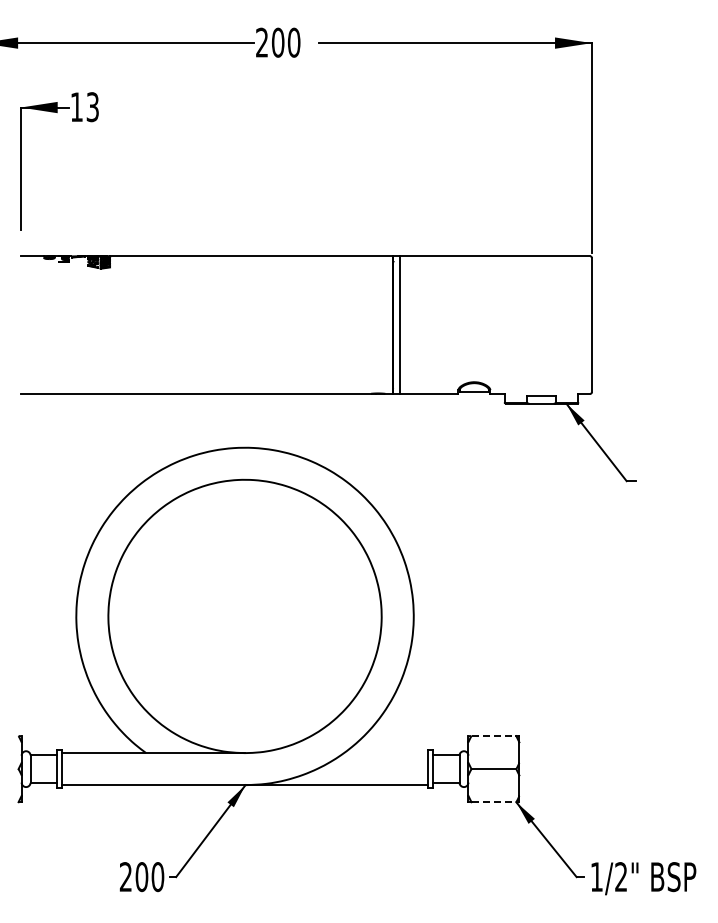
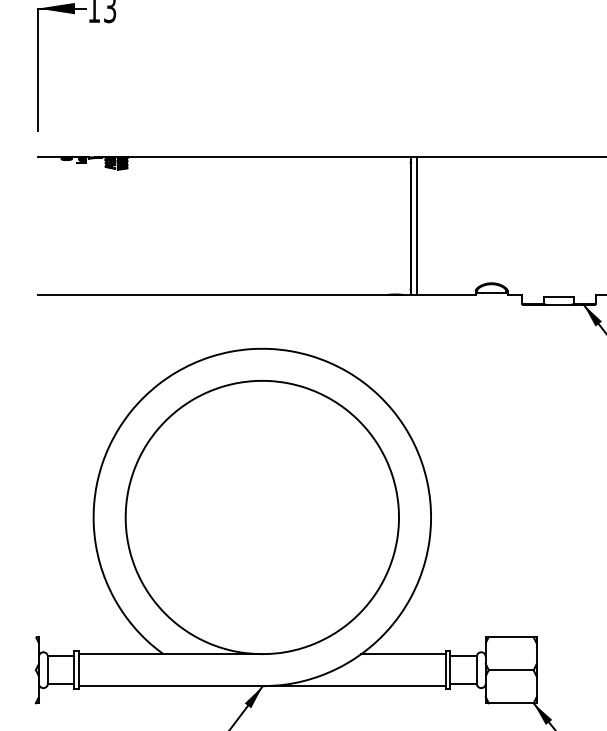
line: (494, 736) -> (511, 637), dashed -> solid
line: (385, 753) -> (402, 654), added
line: (494, 802) -> (511, 703), dashed -> solid

